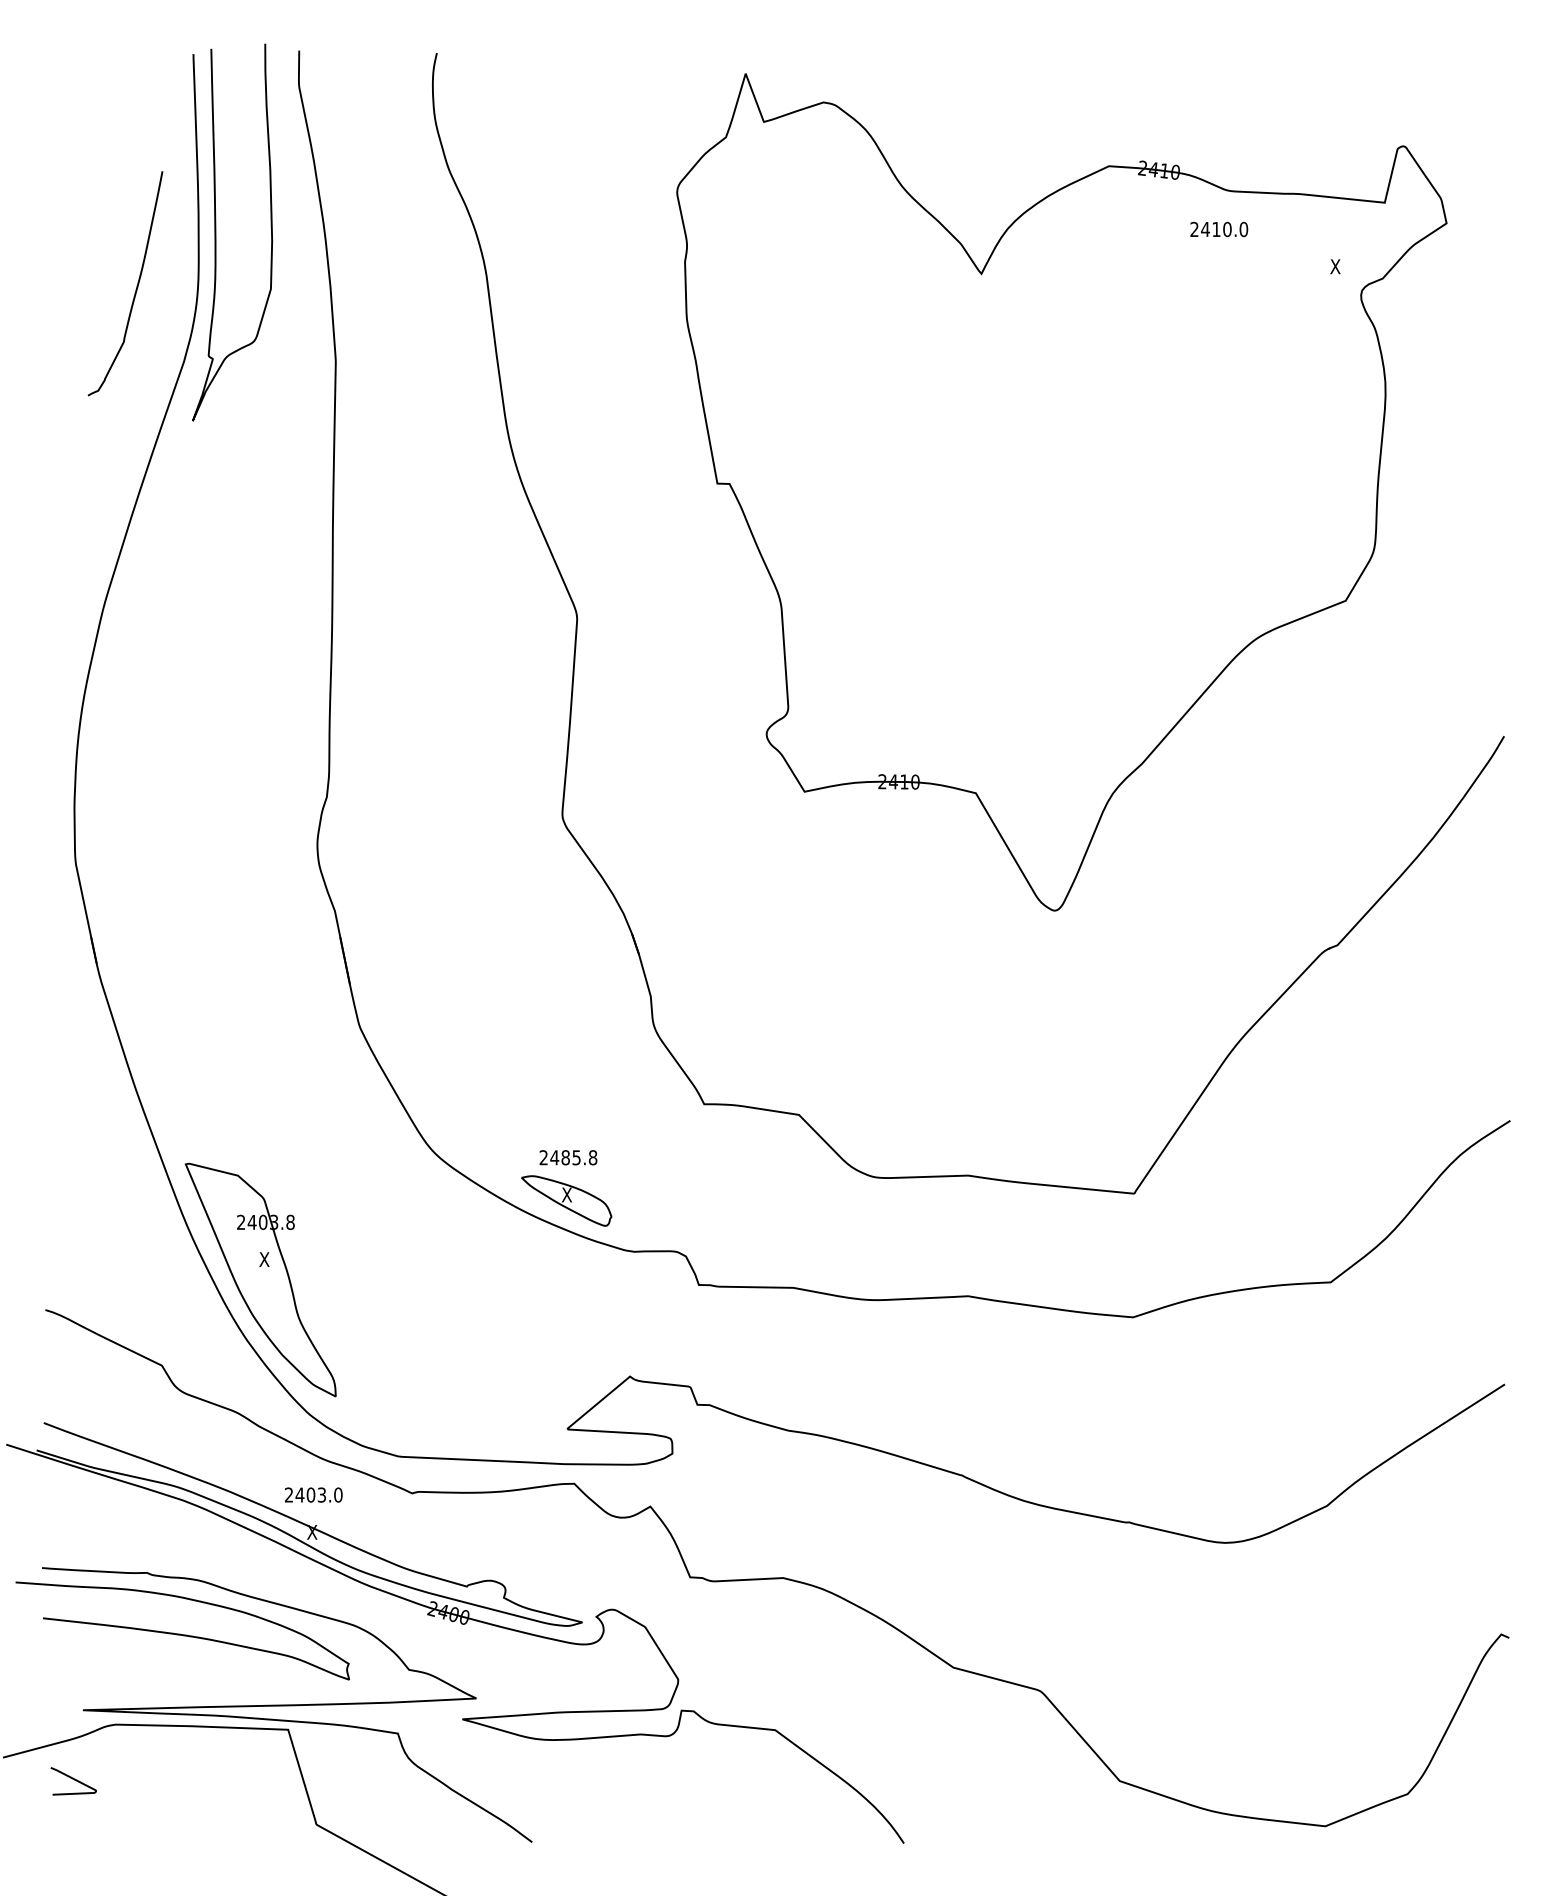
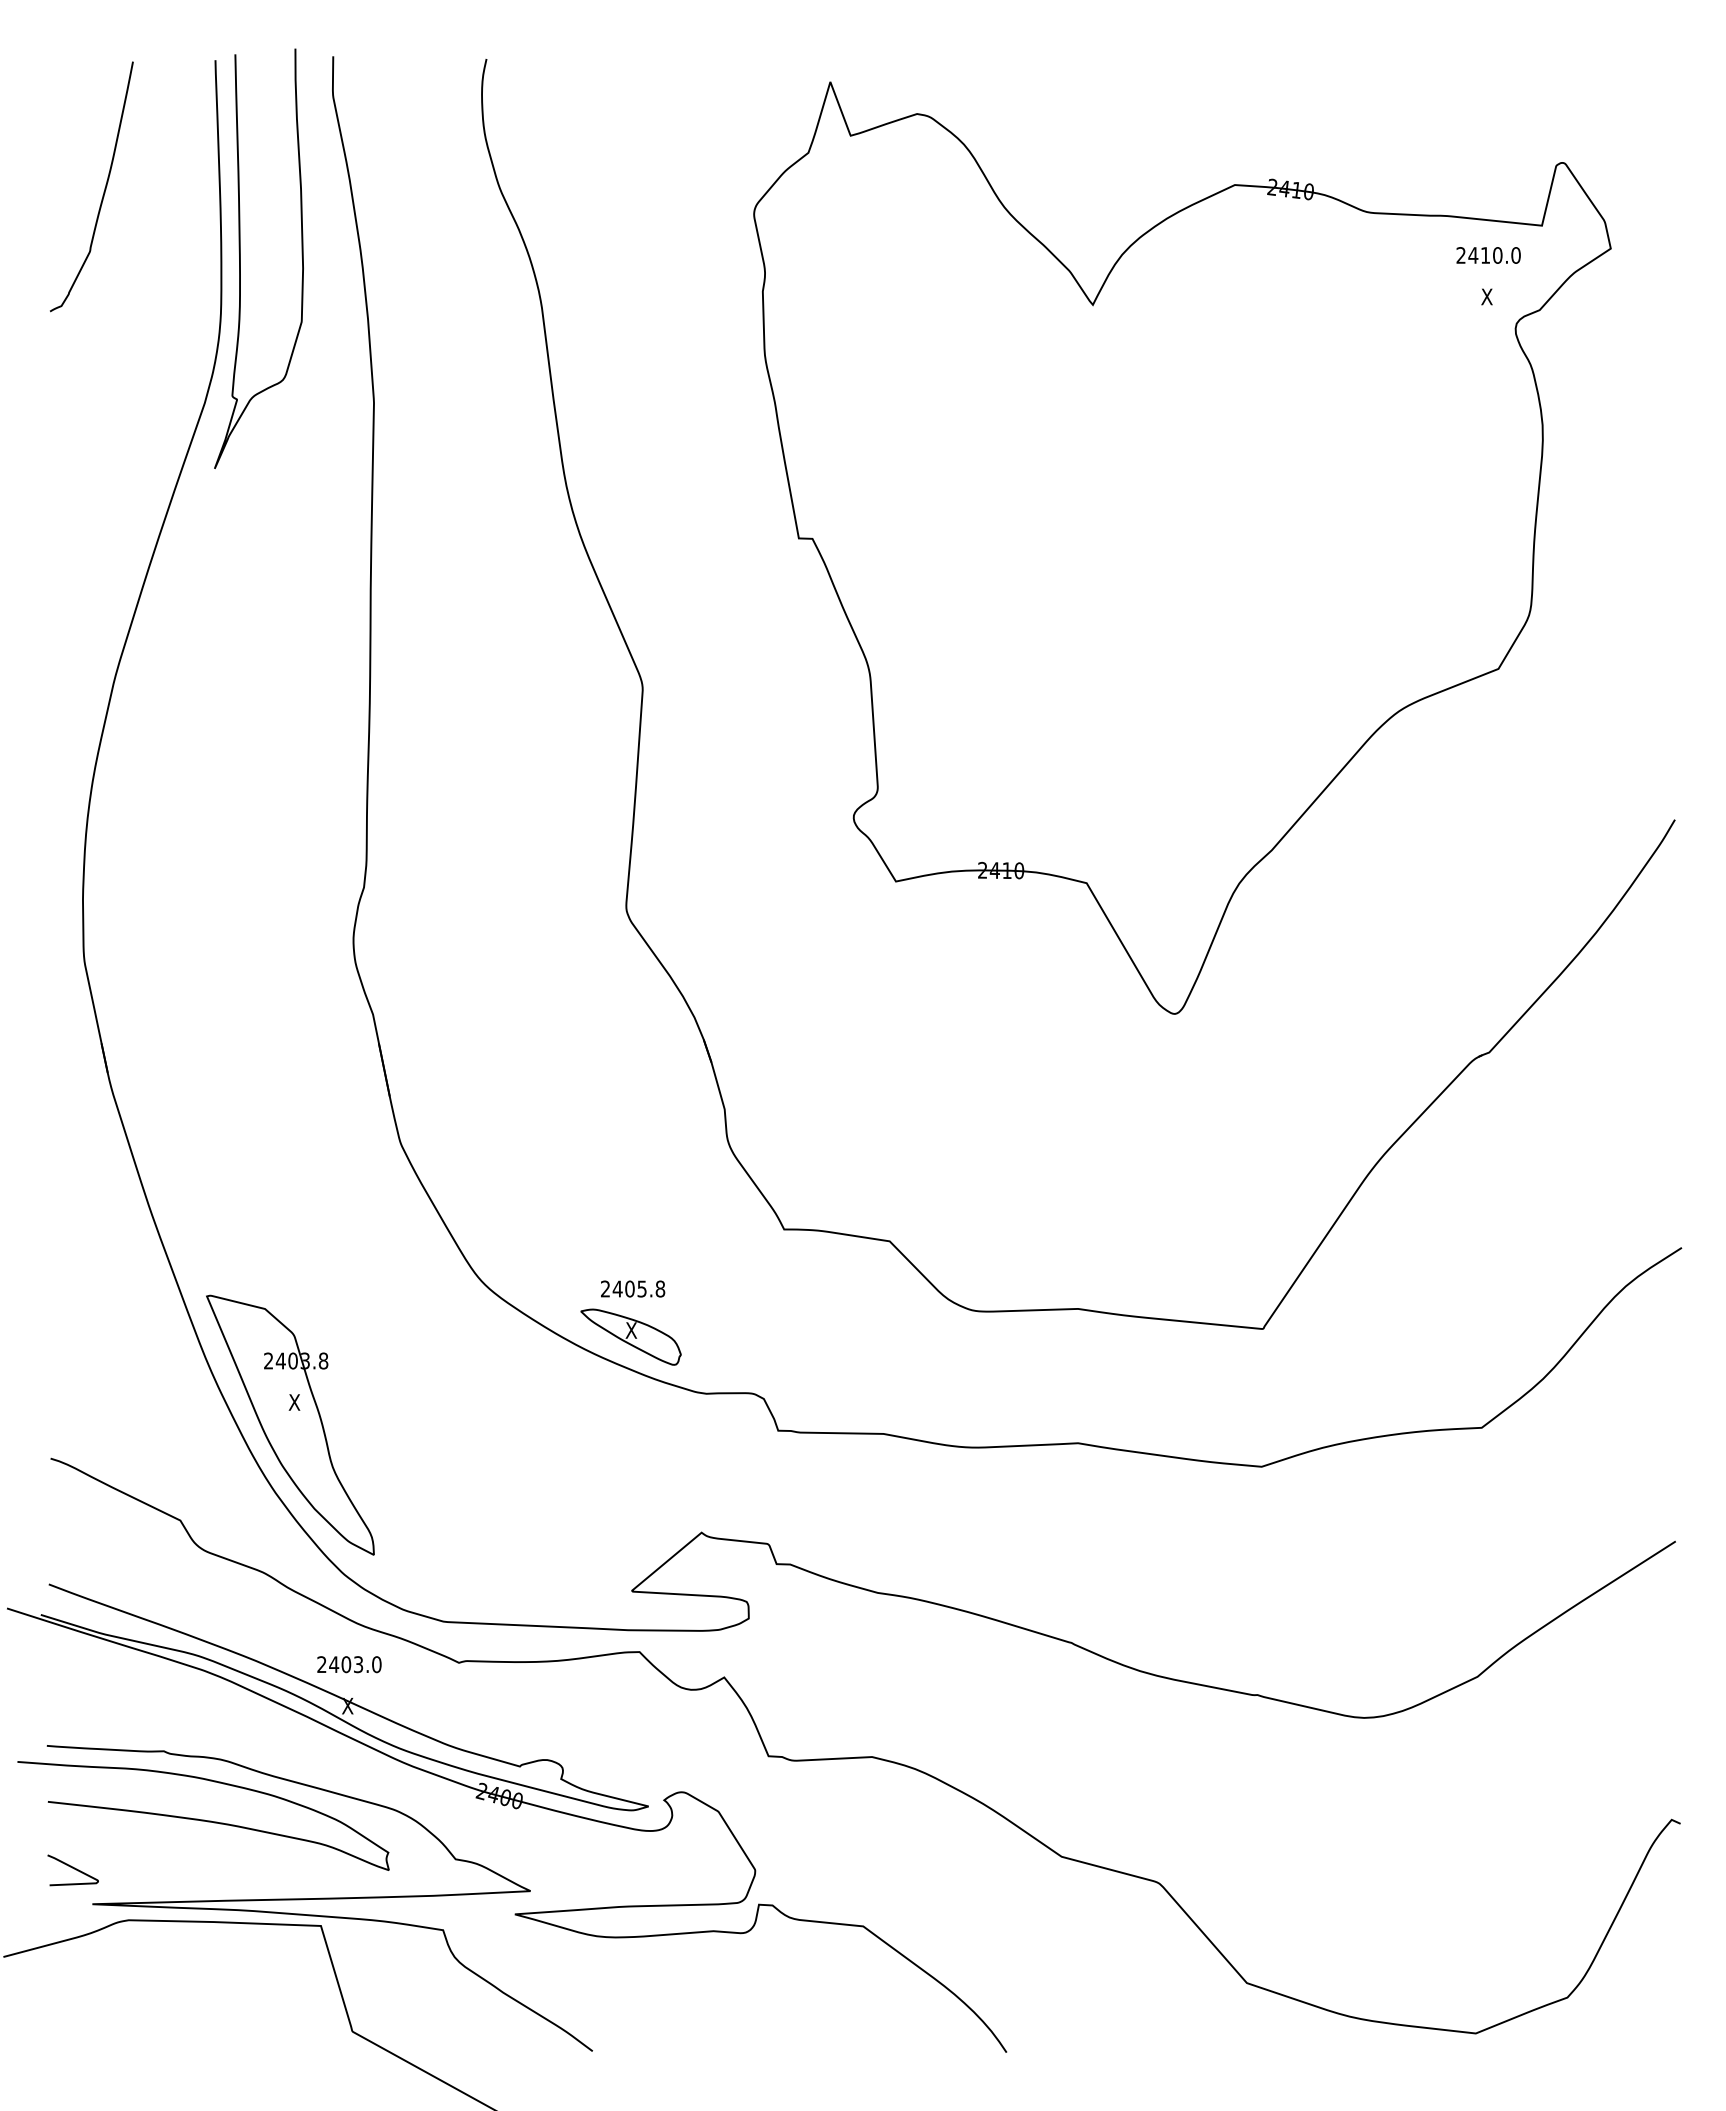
text: (1219, 229) -> (1488, 255), moved
curve: (136, 287) -> (103, 191), moved
text: (565, 1157) -> (629, 1288), 2485.8 -> 2405.8
curve: (73, 1779) -> (72, 1868), moved

